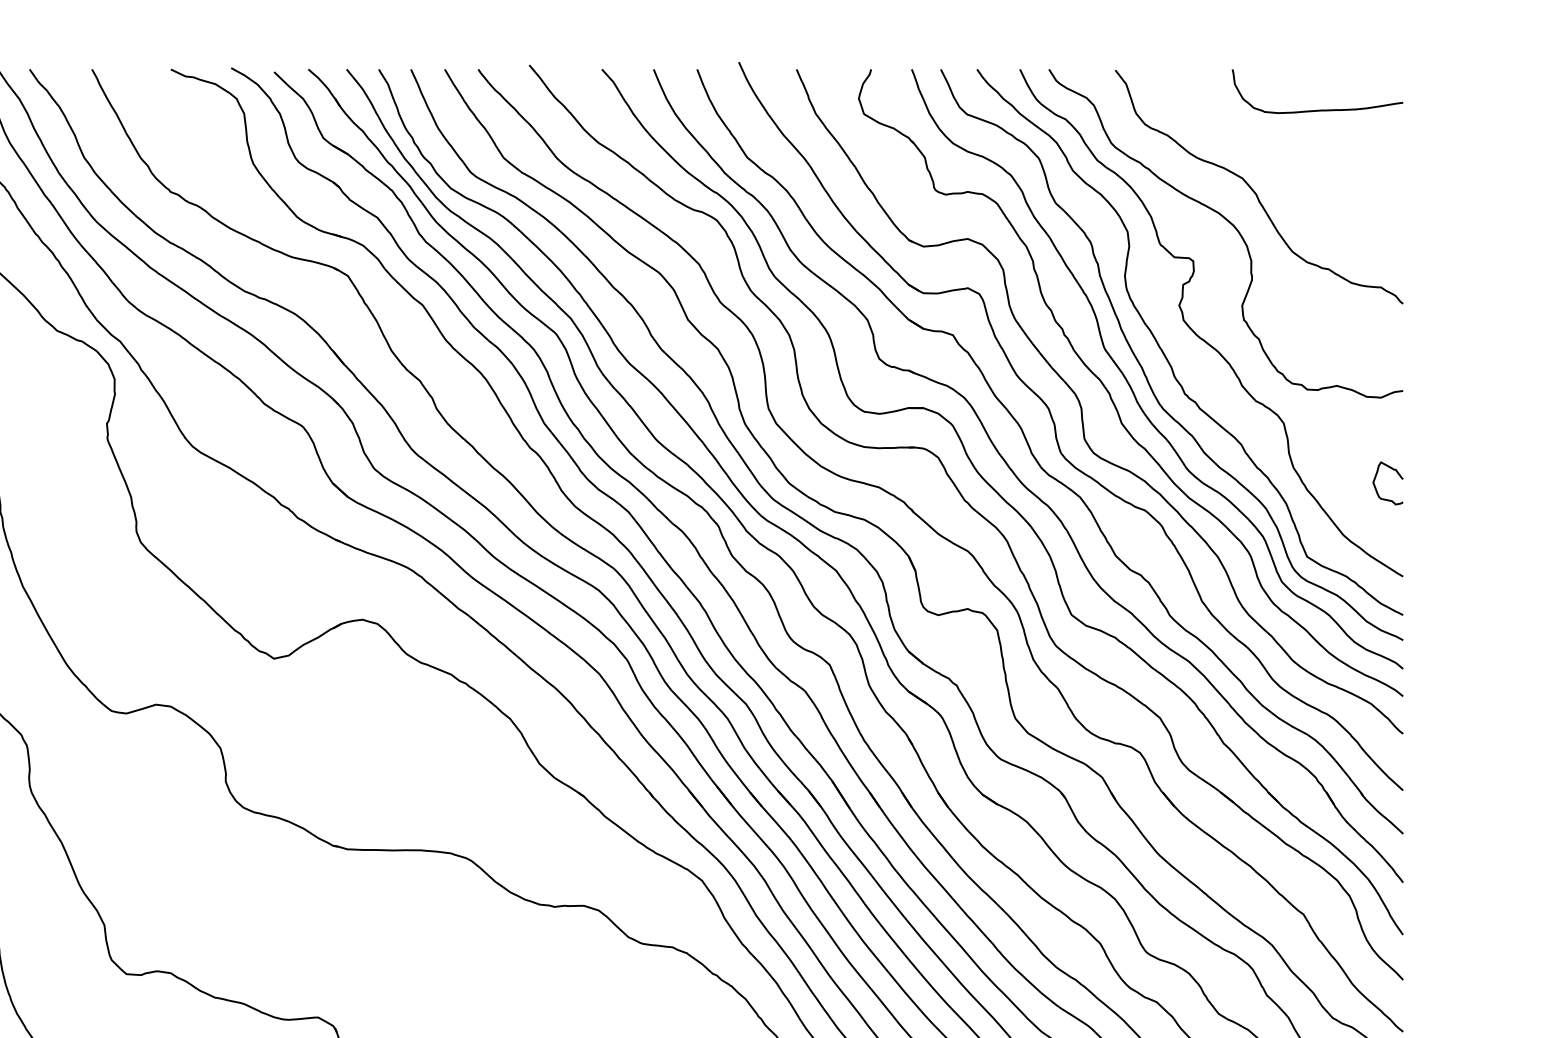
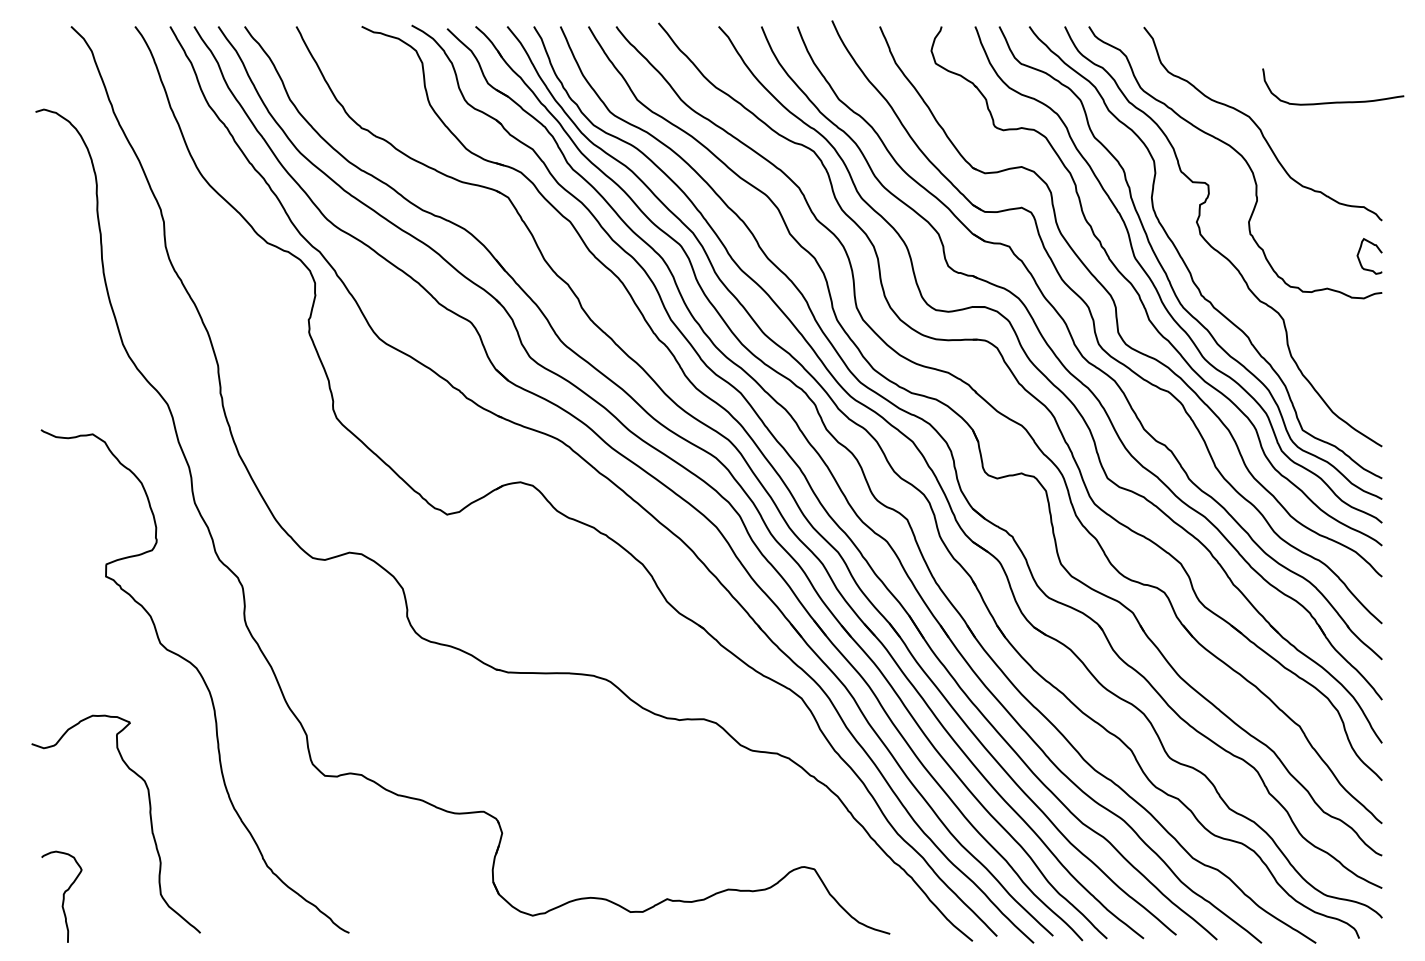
curve: (1317, 109) -> (1333, 101), moved
curve: (1376, 488) -> (1360, 260), moved

